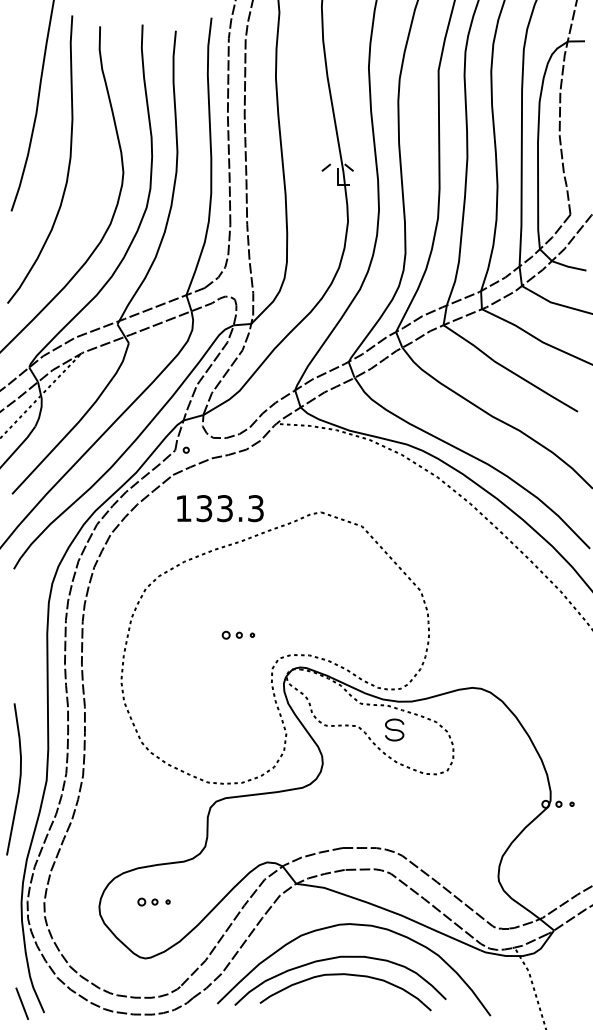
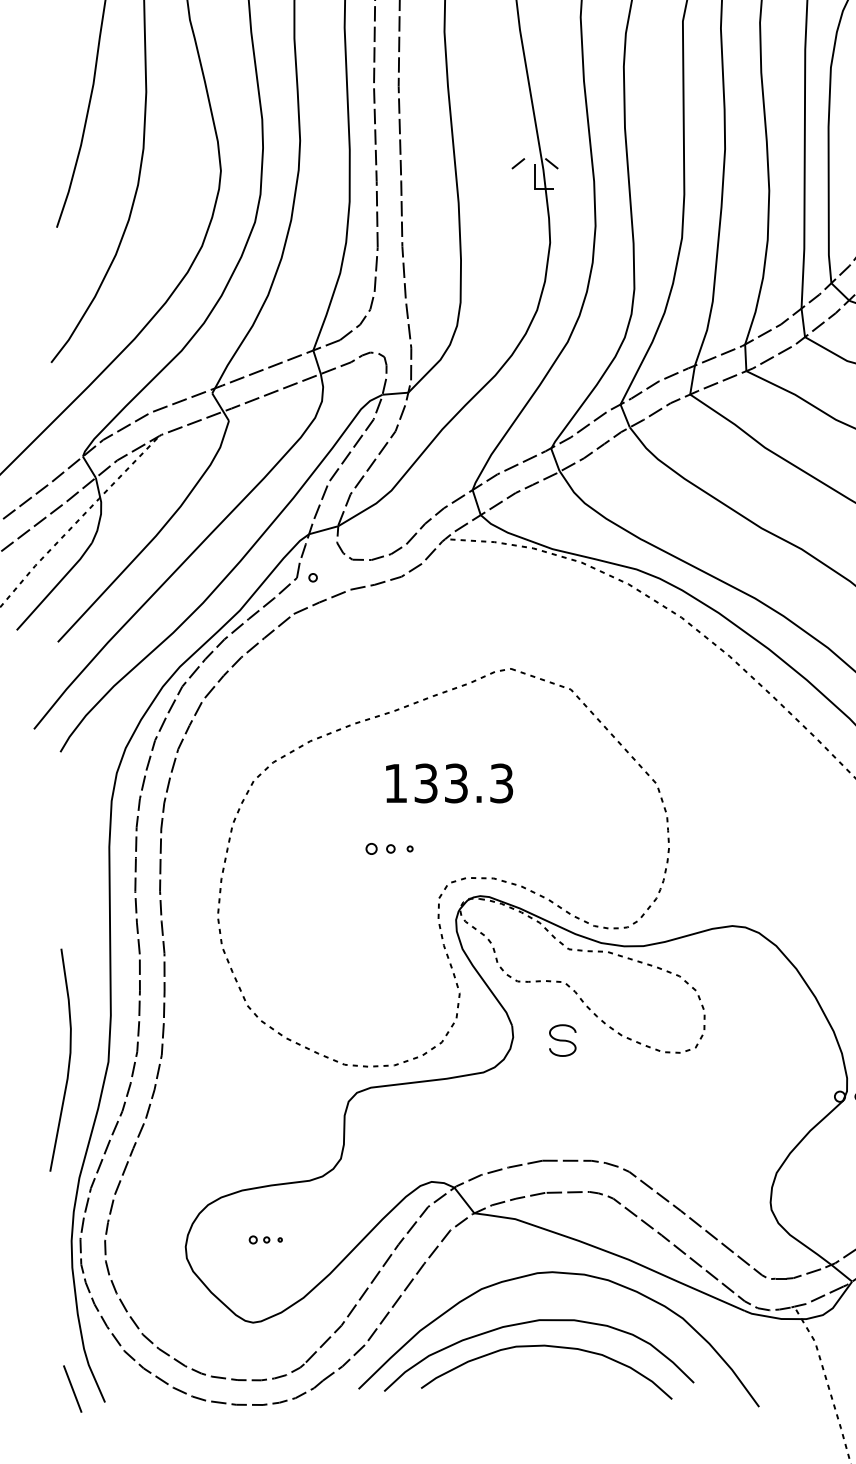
text: (220, 508) -> (449, 783), moved
part: (394, 729) -> (562, 1039), moved
part: (153, 901) -> (265, 1239), size x0.7

